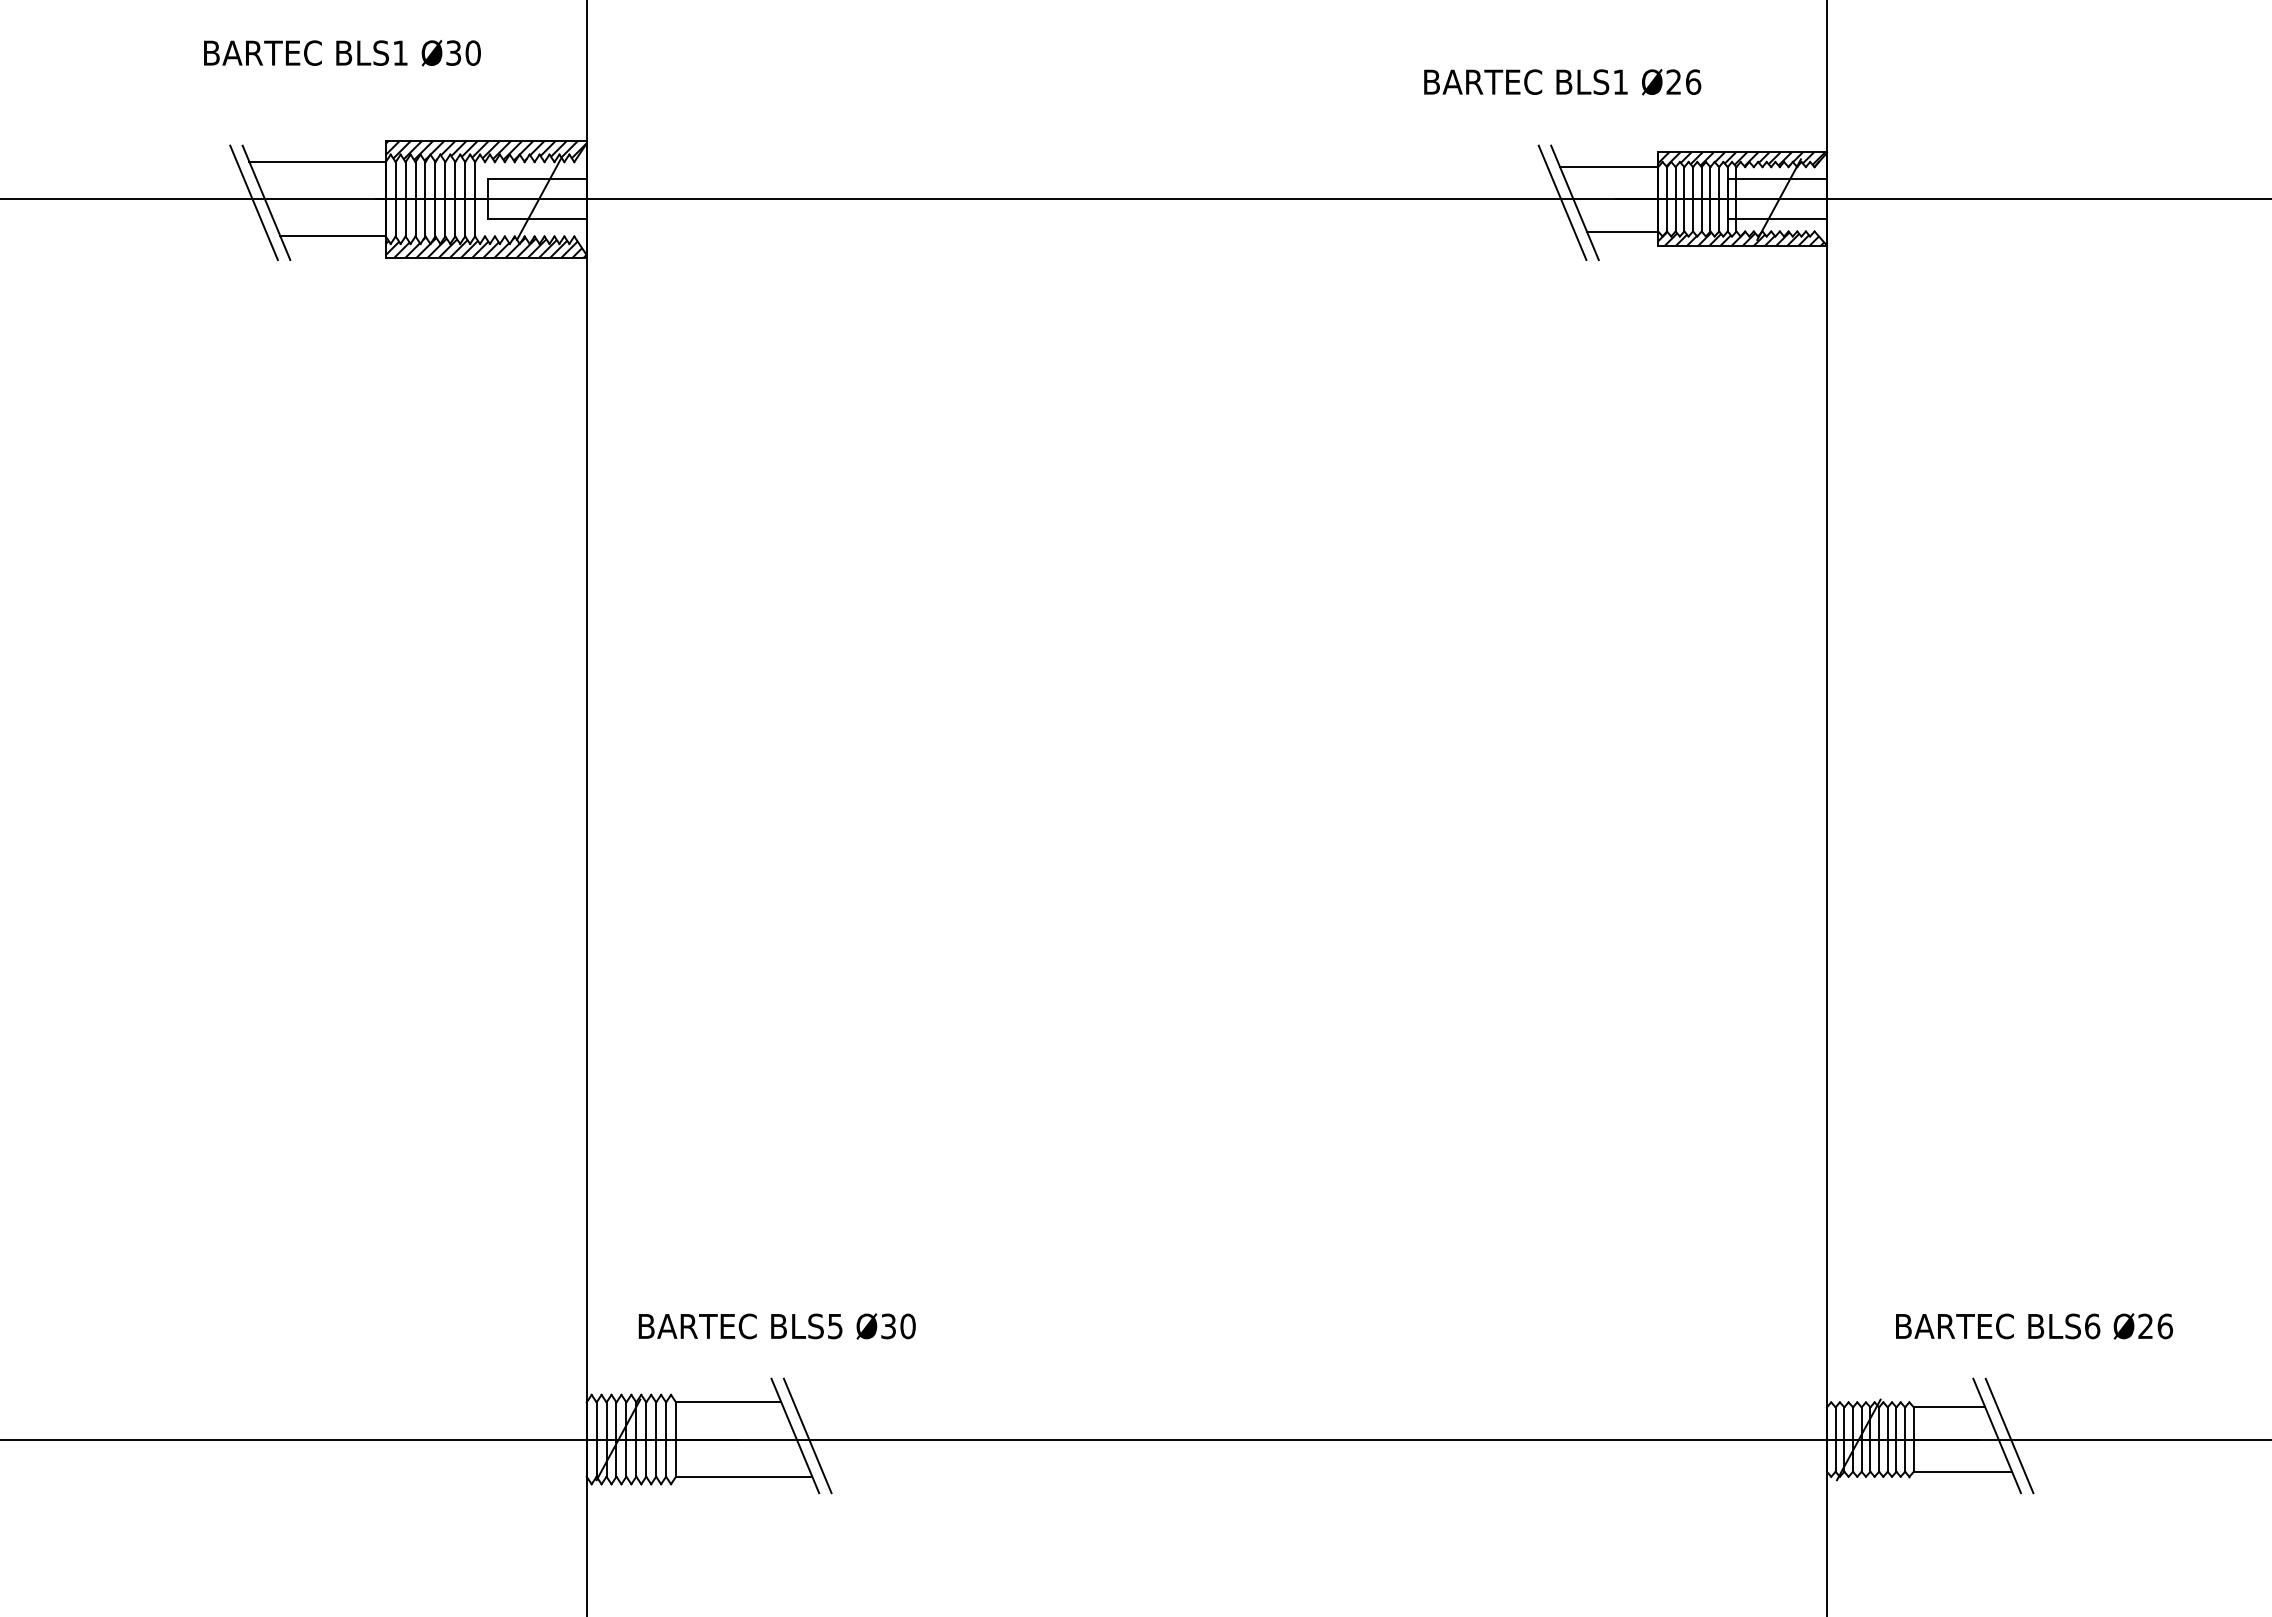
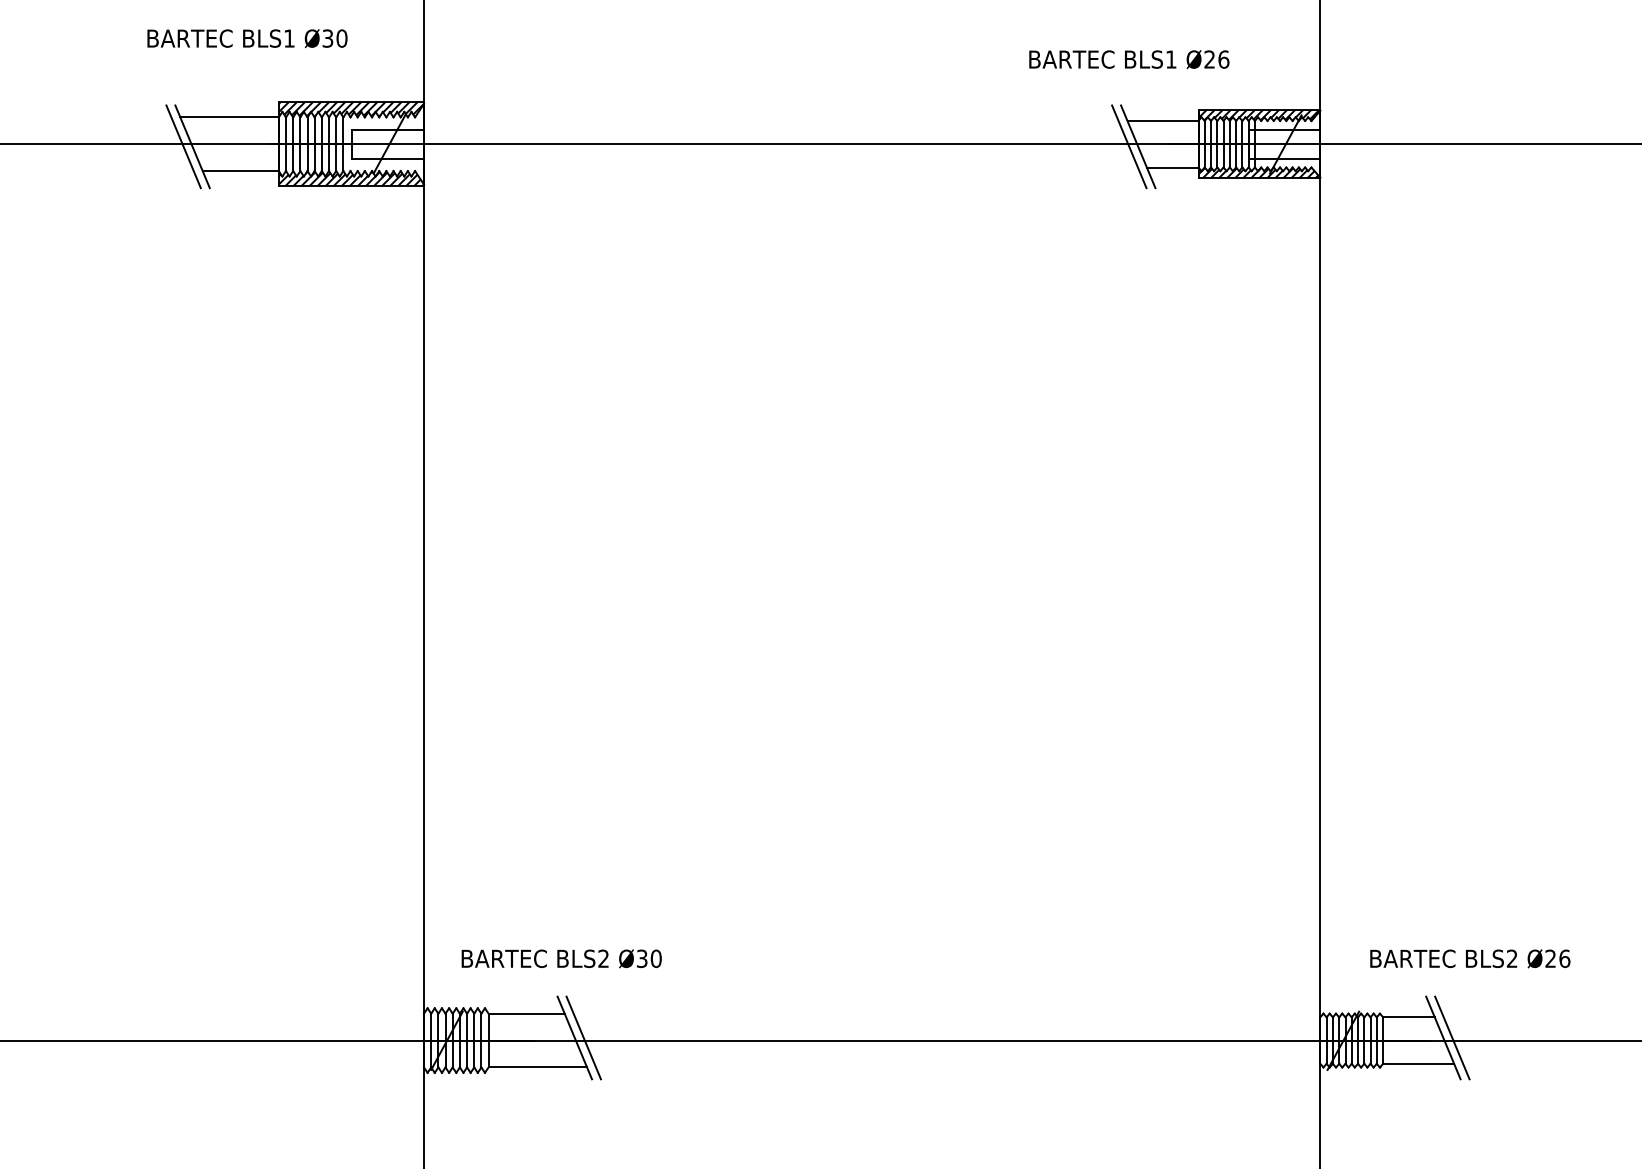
text: (835, 1326) -> (603, 958), BLS5 -> BLS2
text: (2092, 1326) -> (1512, 958), BLS6 -> BLS2

